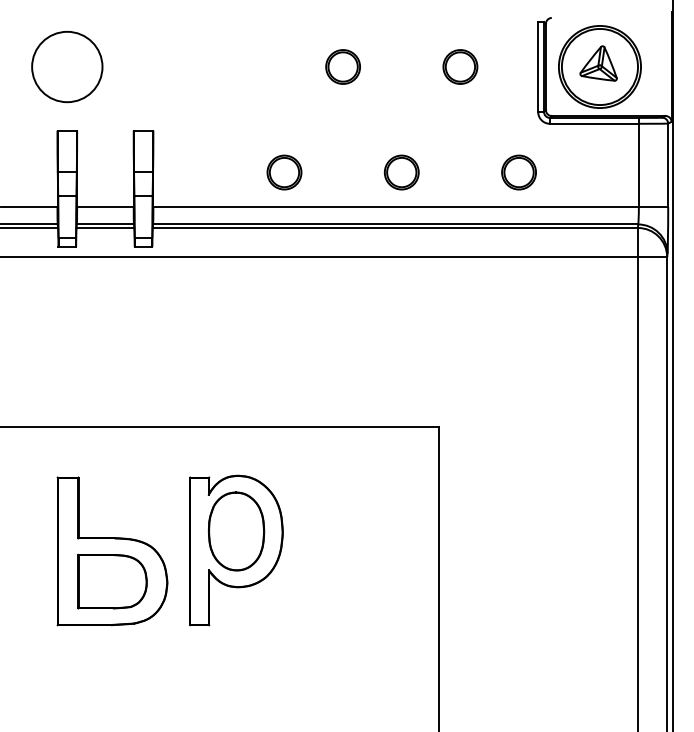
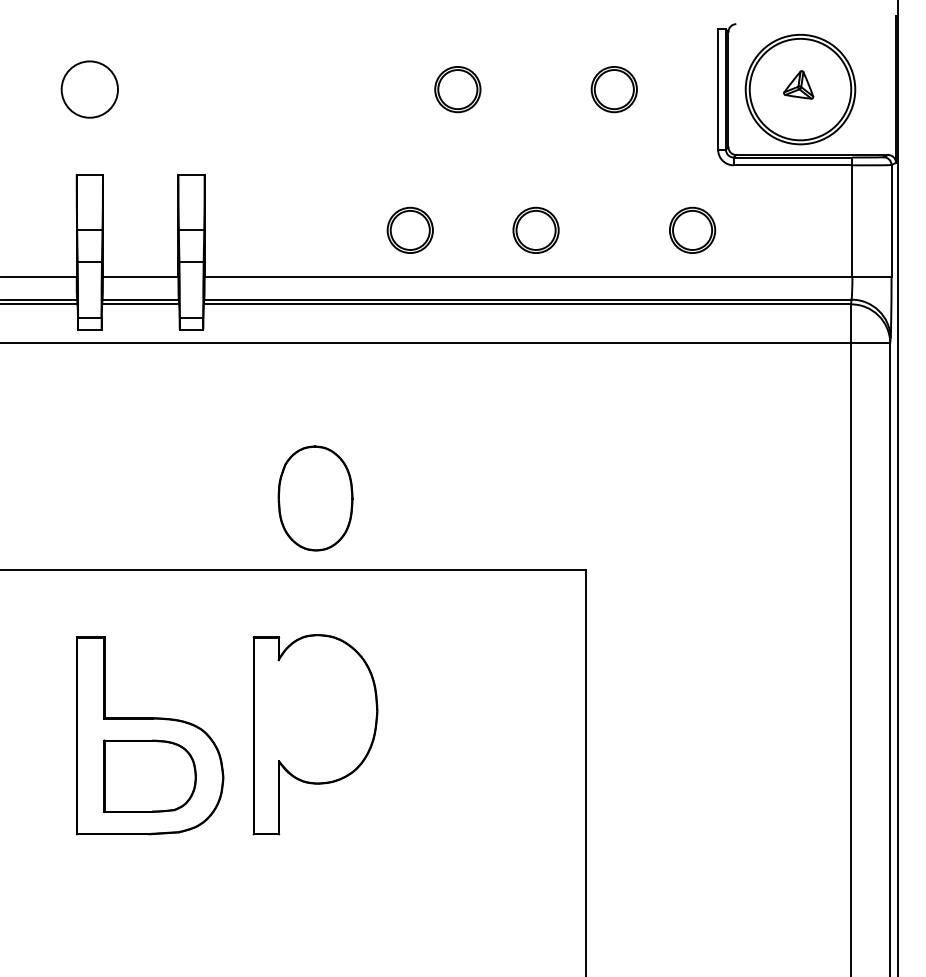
part: (598, 63) -> (798, 84), size x0.6
circle: (67, 66) -> (90, 88), size x0.6
part: (284, 172) -> (410, 230), moved
part: (236, 531) -> (315, 498), moved

